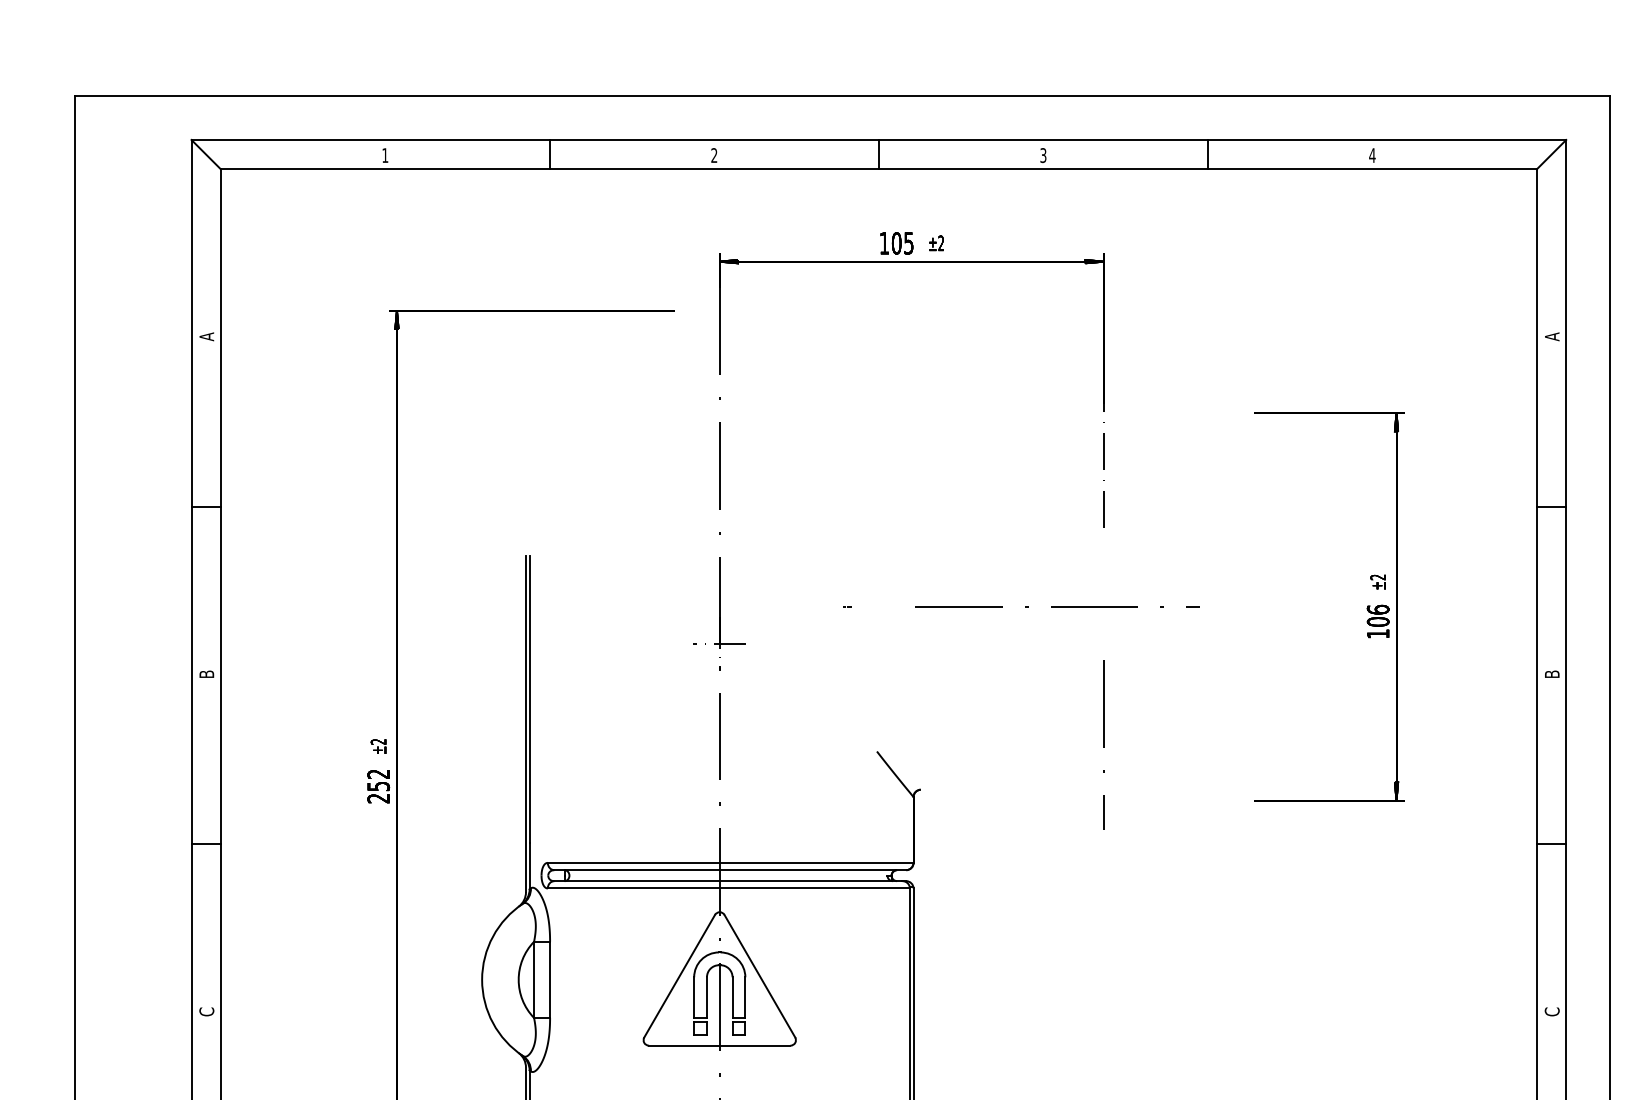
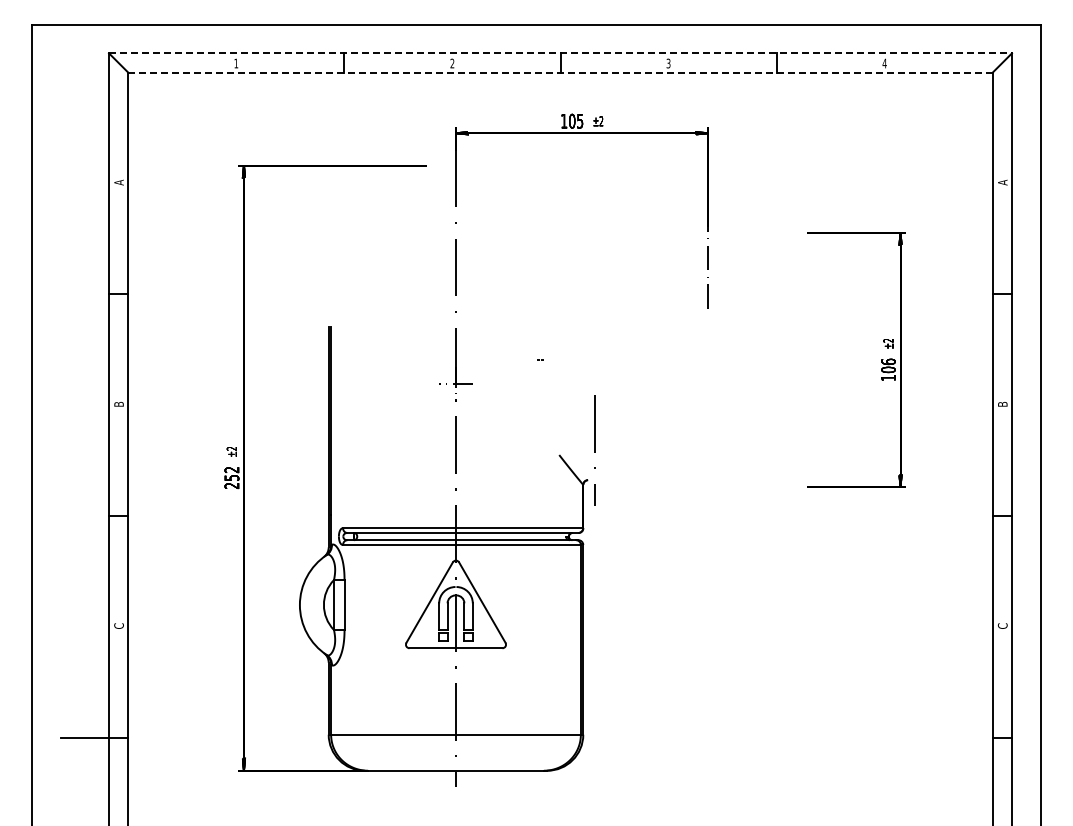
line: (880, 140) -> (561, 53), solid -> dashed
line: (878, 169) -> (560, 72), solid -> dashed
line: (1056, 606) -> (677, 359), removed
line: (1102, 744) -> (594, 450), moved

